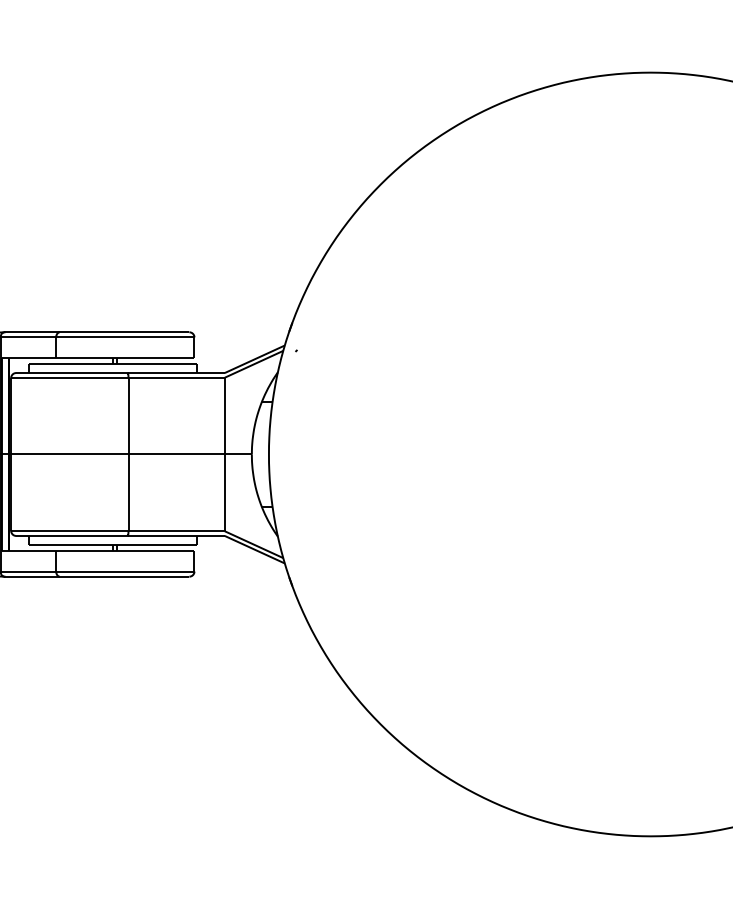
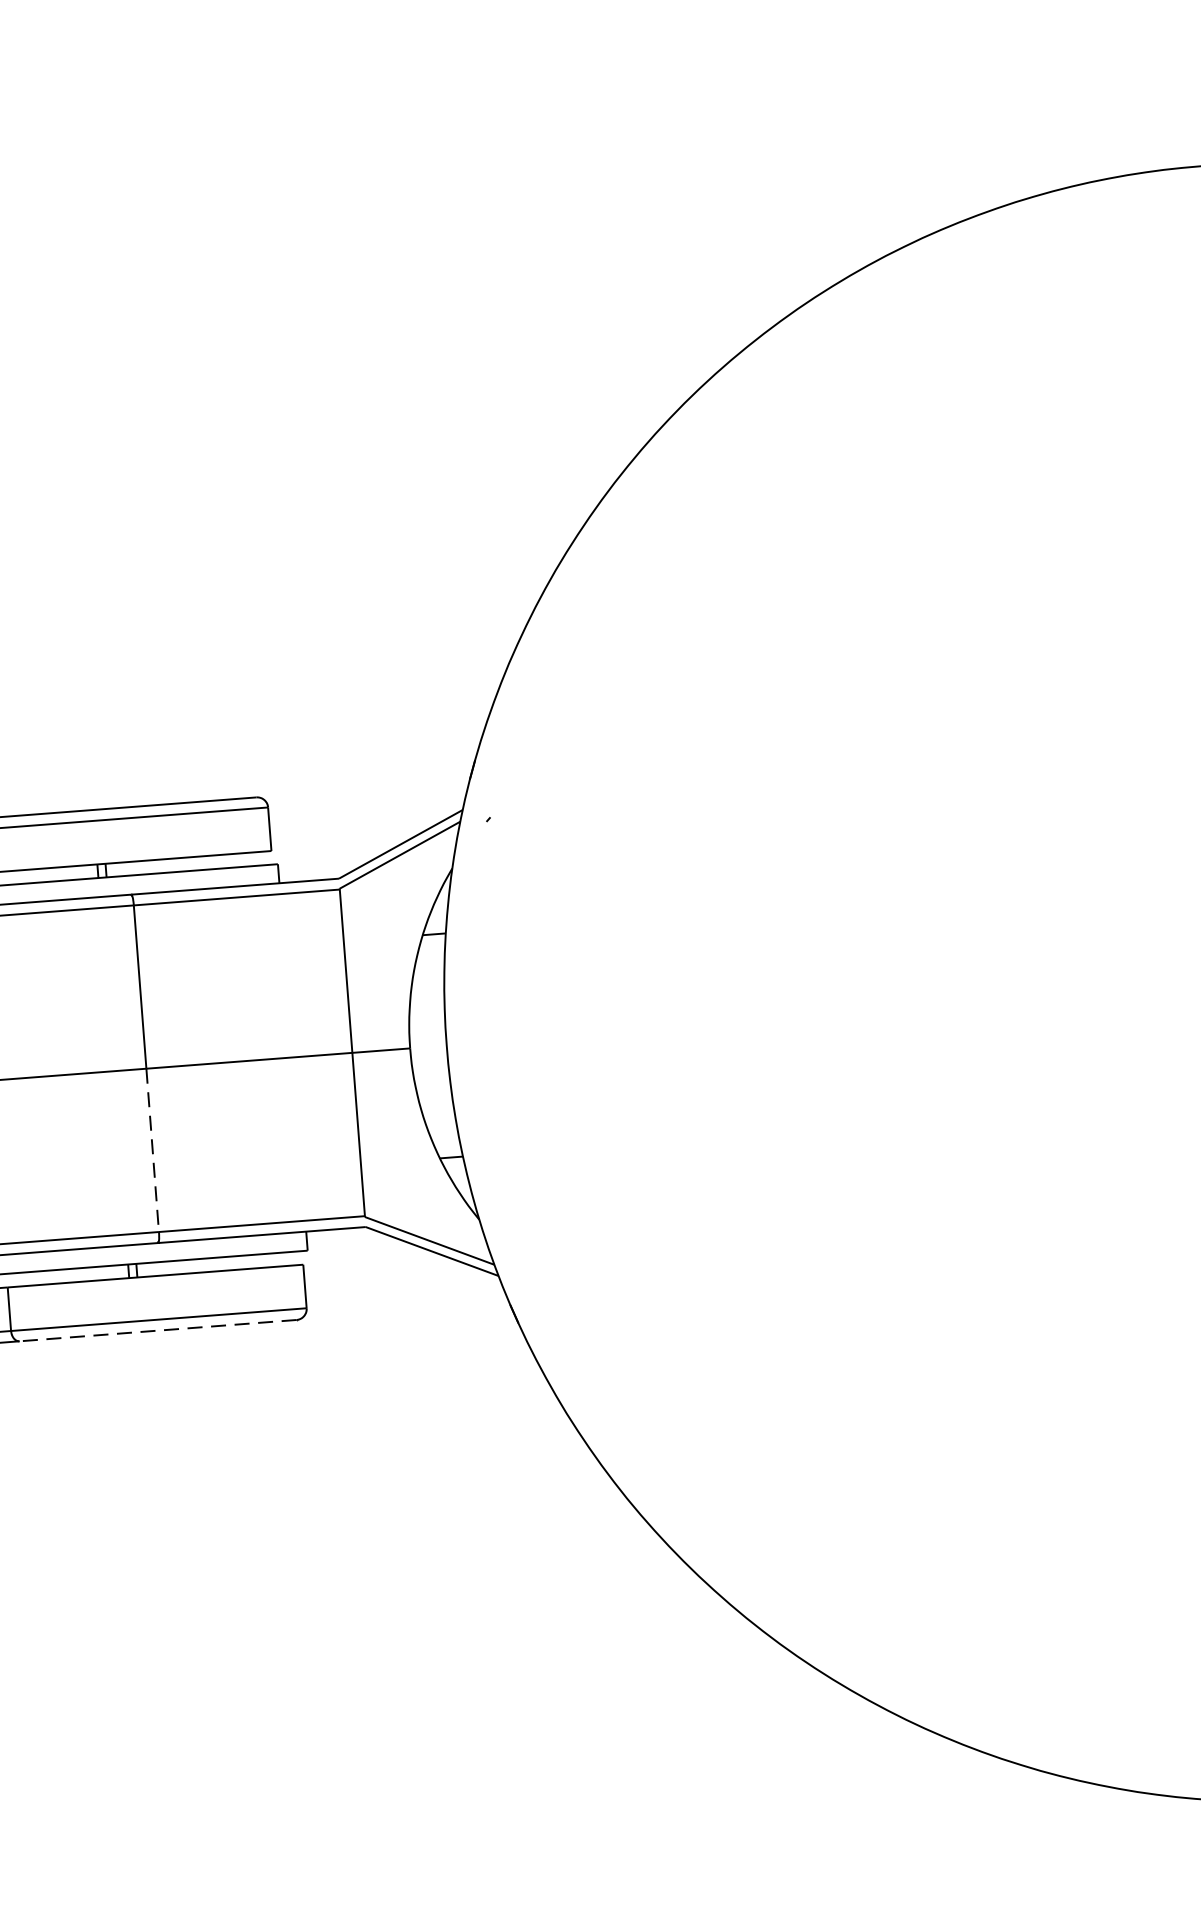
line: (128, 493) -> (152, 1152), solid -> dashed
line: (124, 576) -> (157, 1330), solid -> dashed

